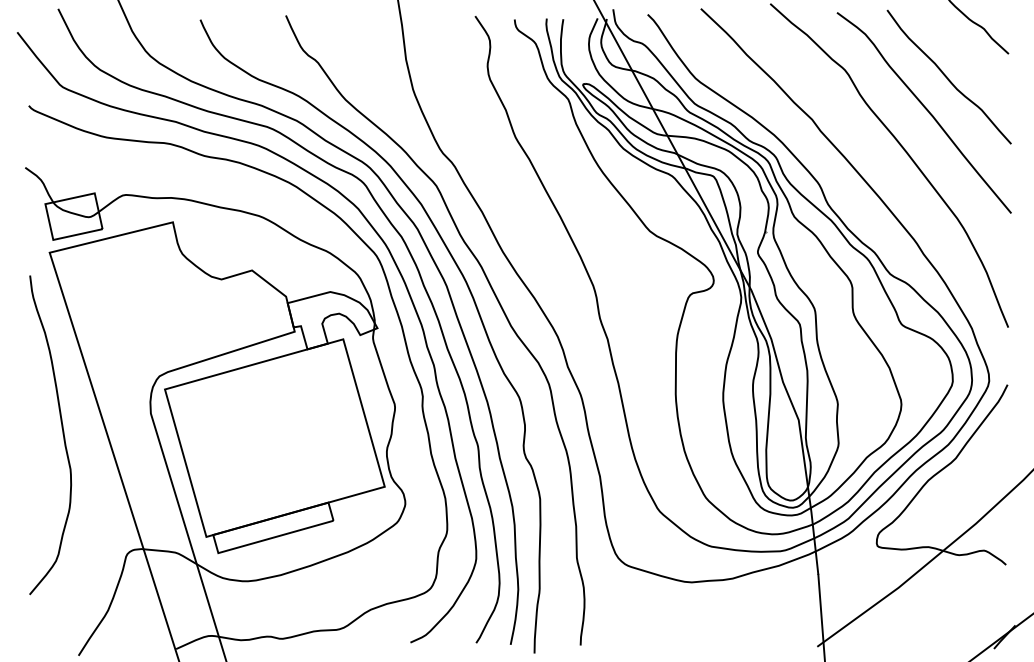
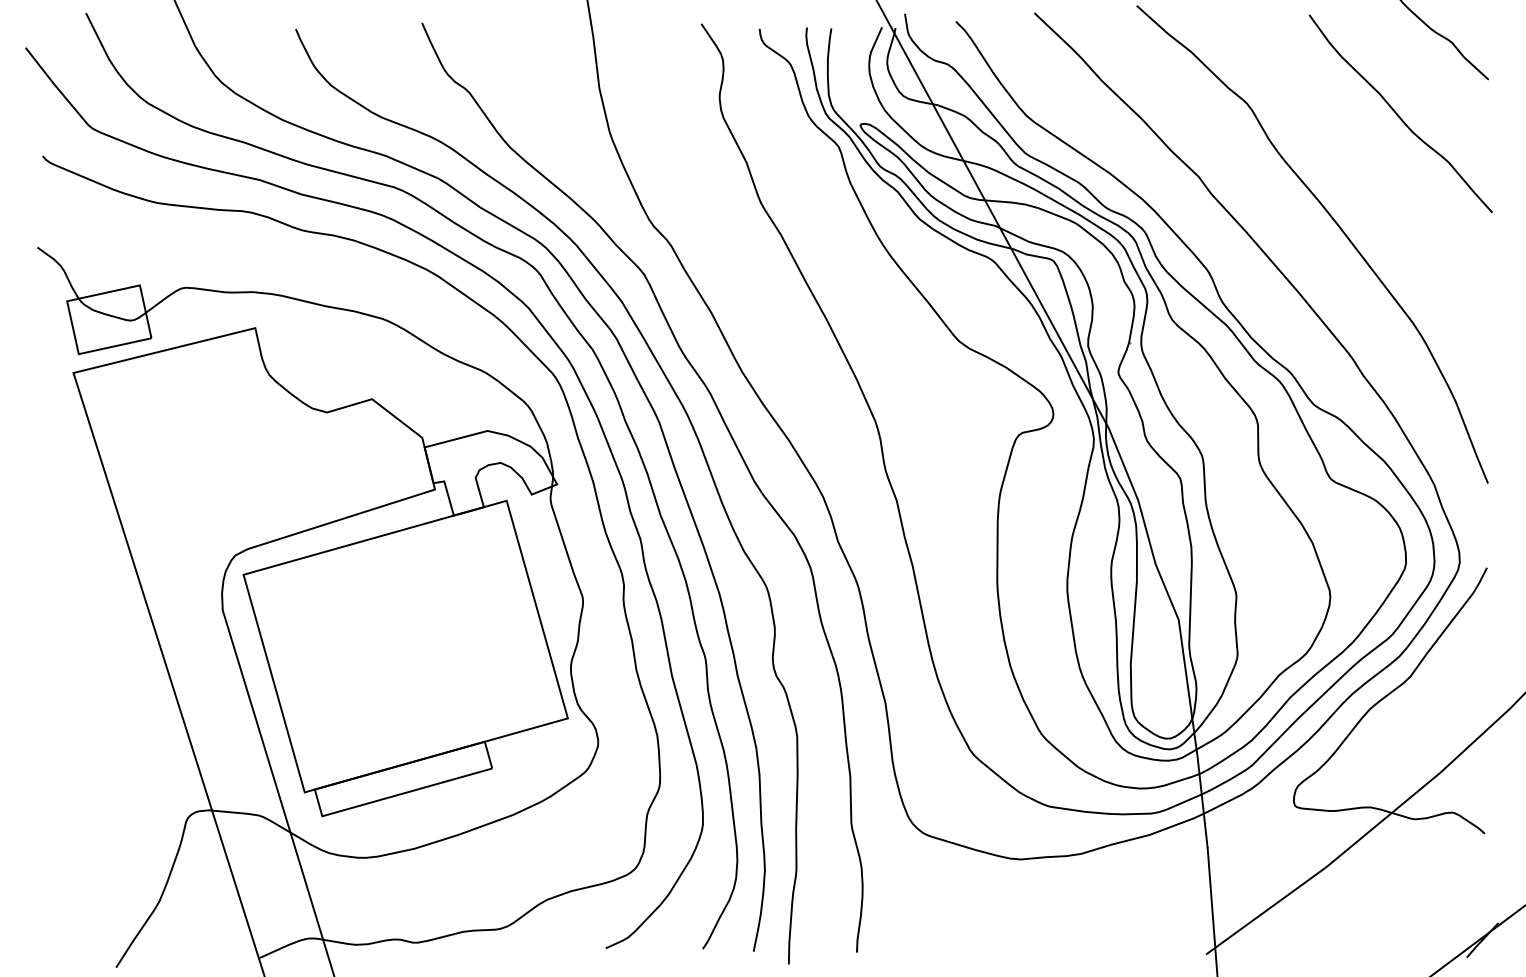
curve: (925, 109) -> (1365, 161), removed
curve: (62, 434) -> (92, 641), removed

